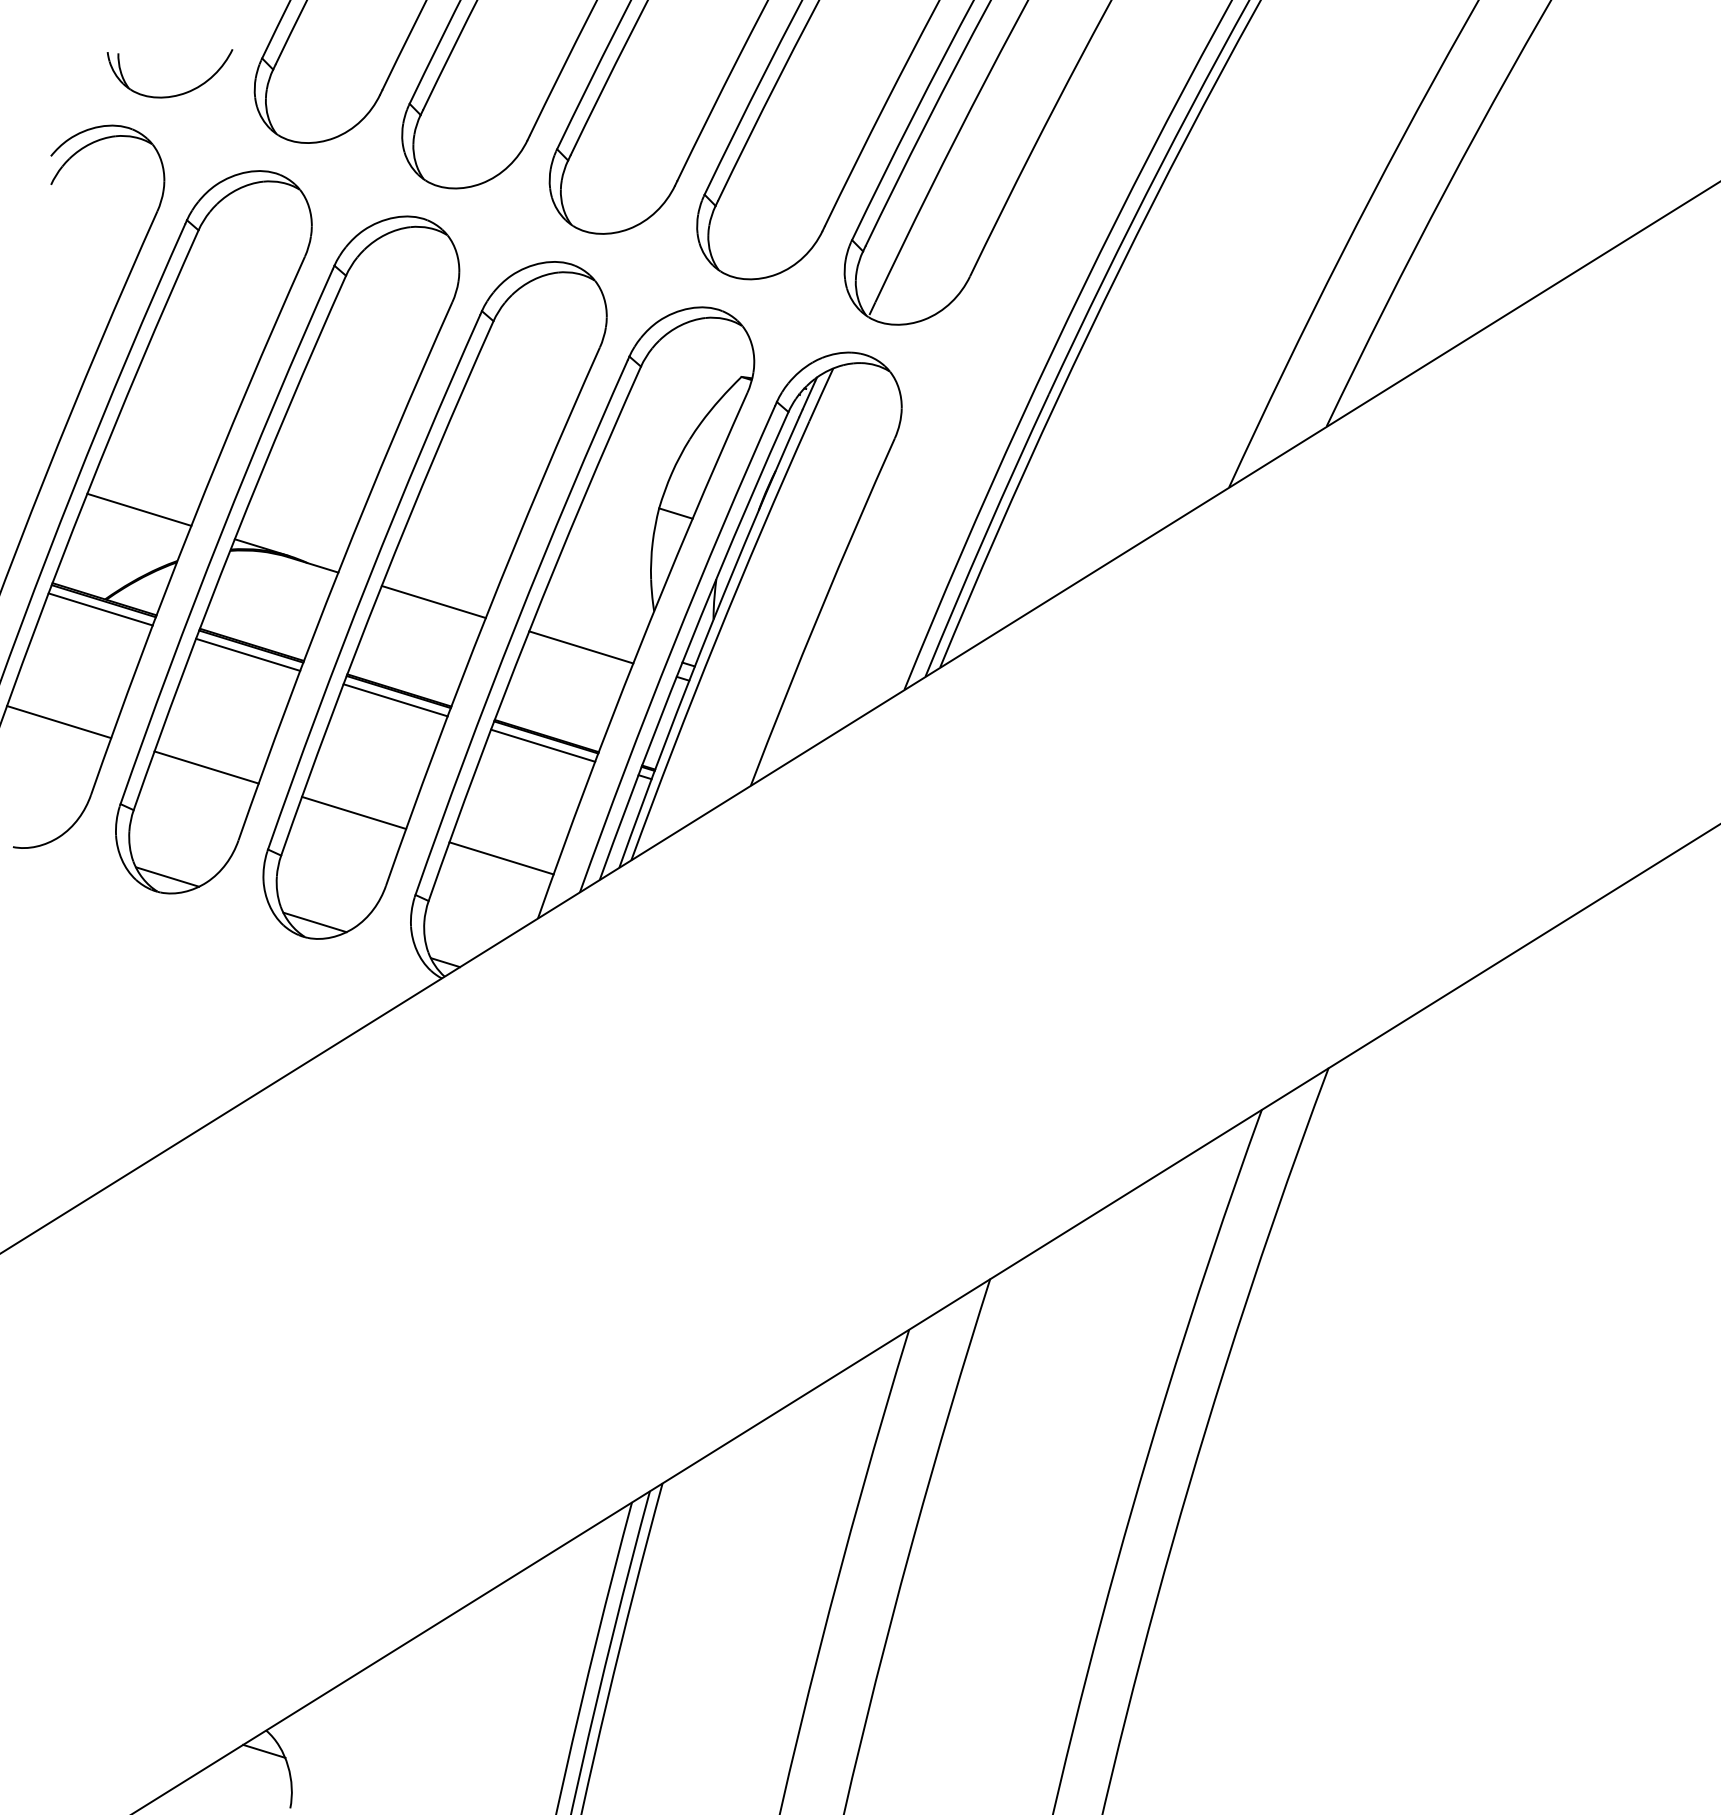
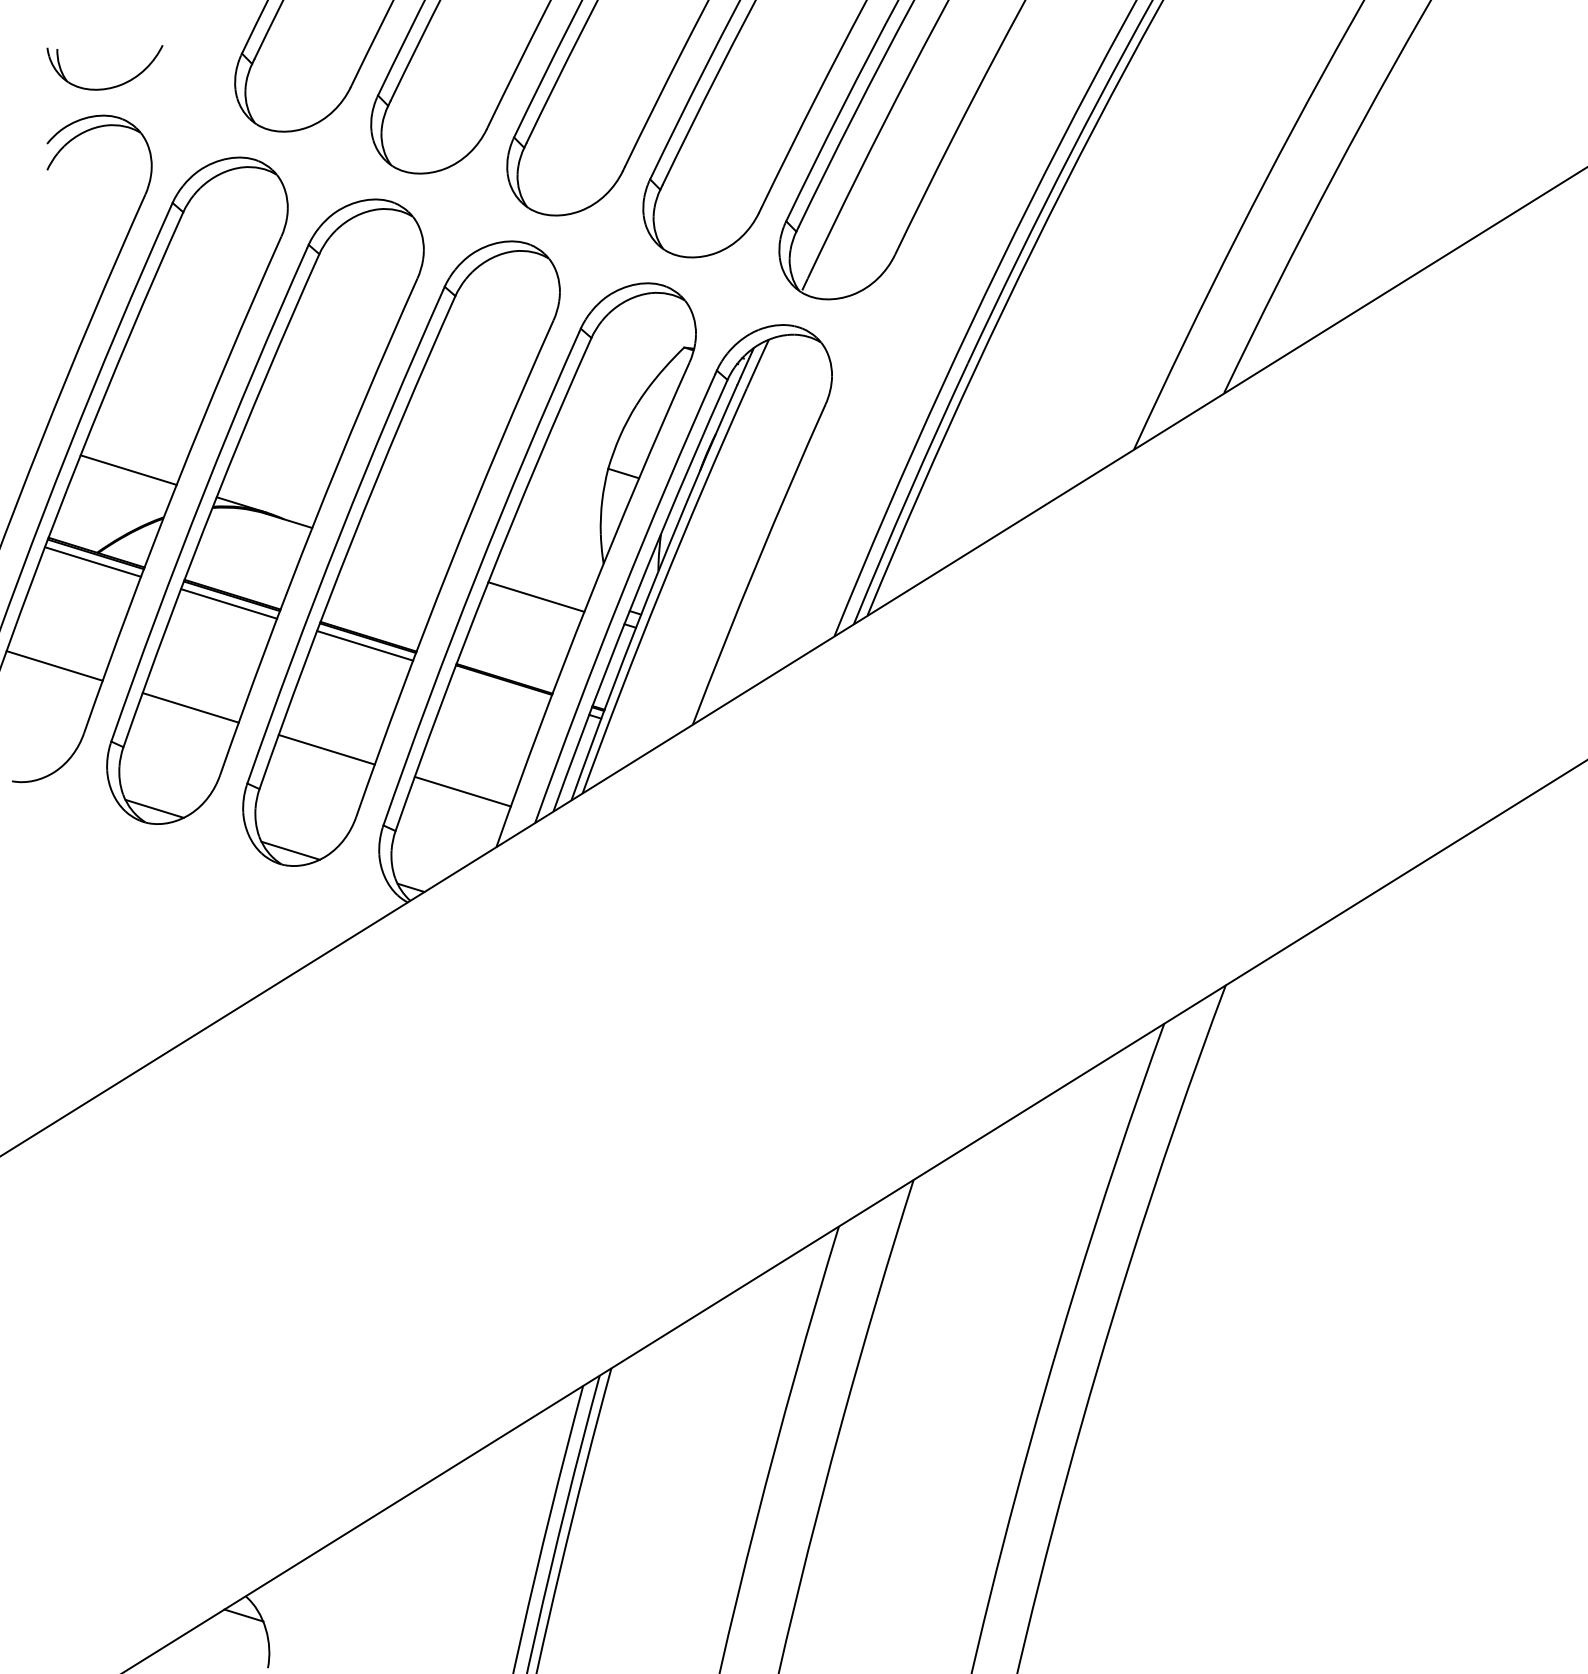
part: (172, 95) -> (107, 87), moved
line: (433, 601) -> (400, 554), removed
line: (543, 745) -> (501, 687), removed

